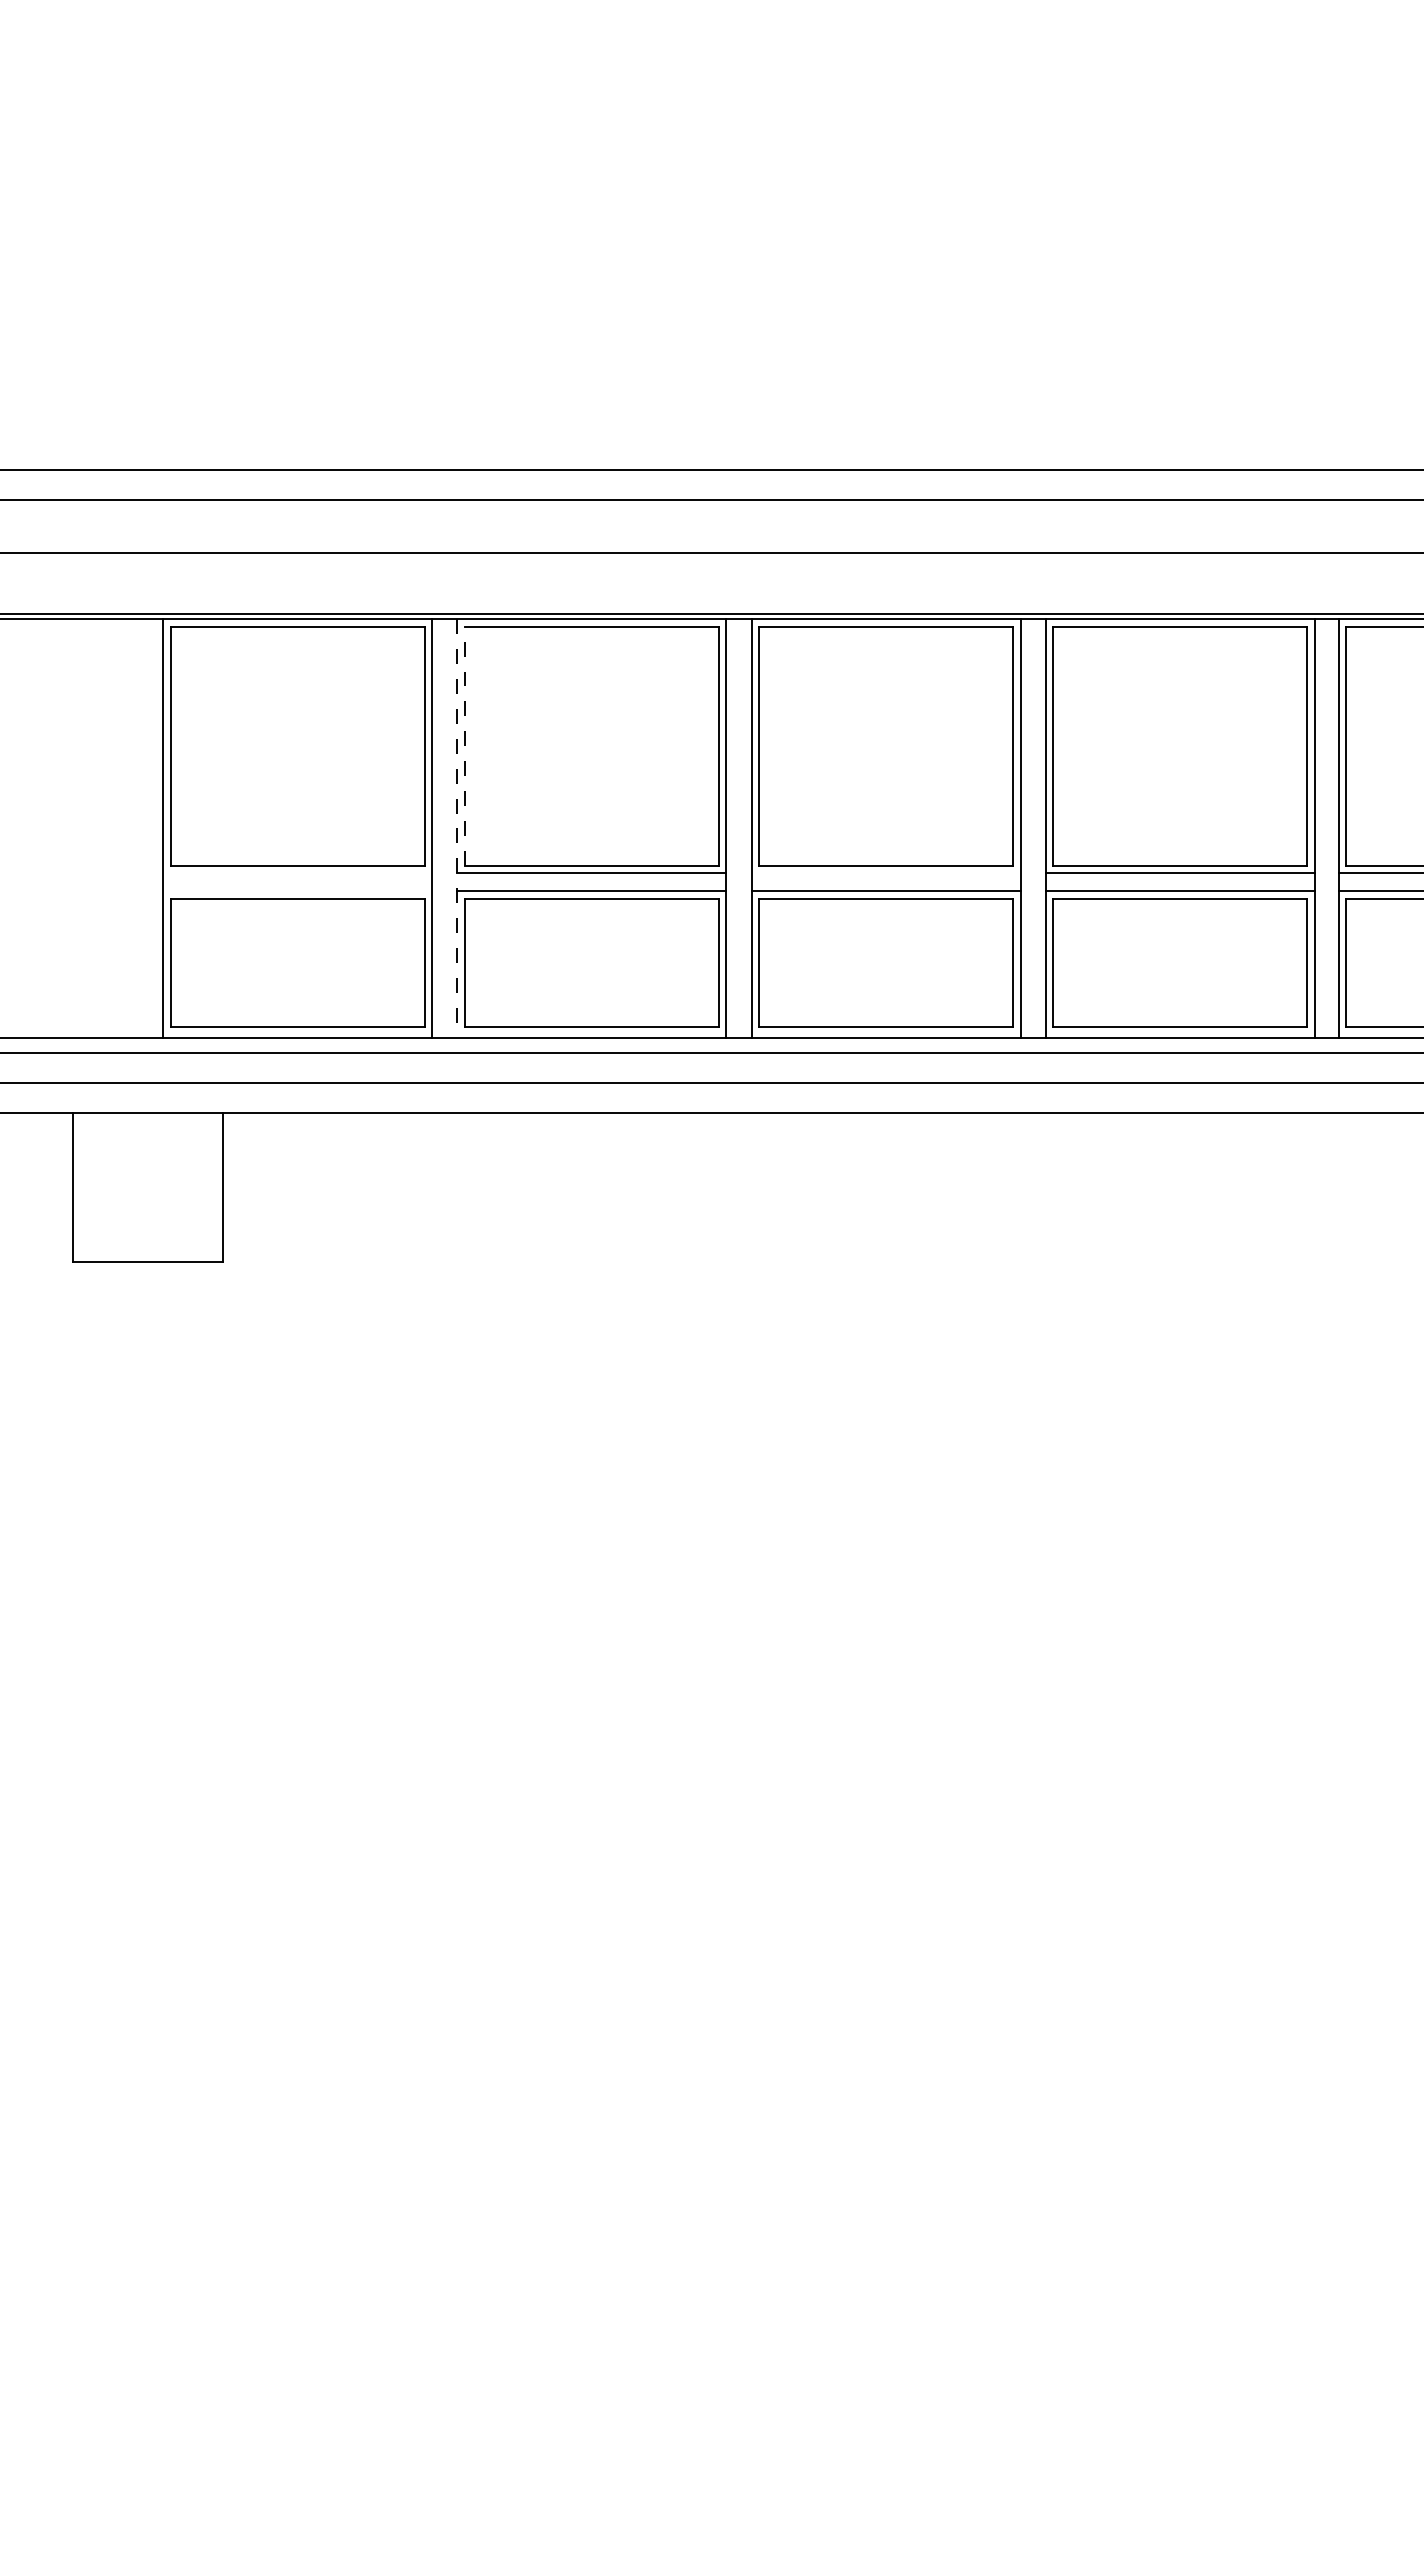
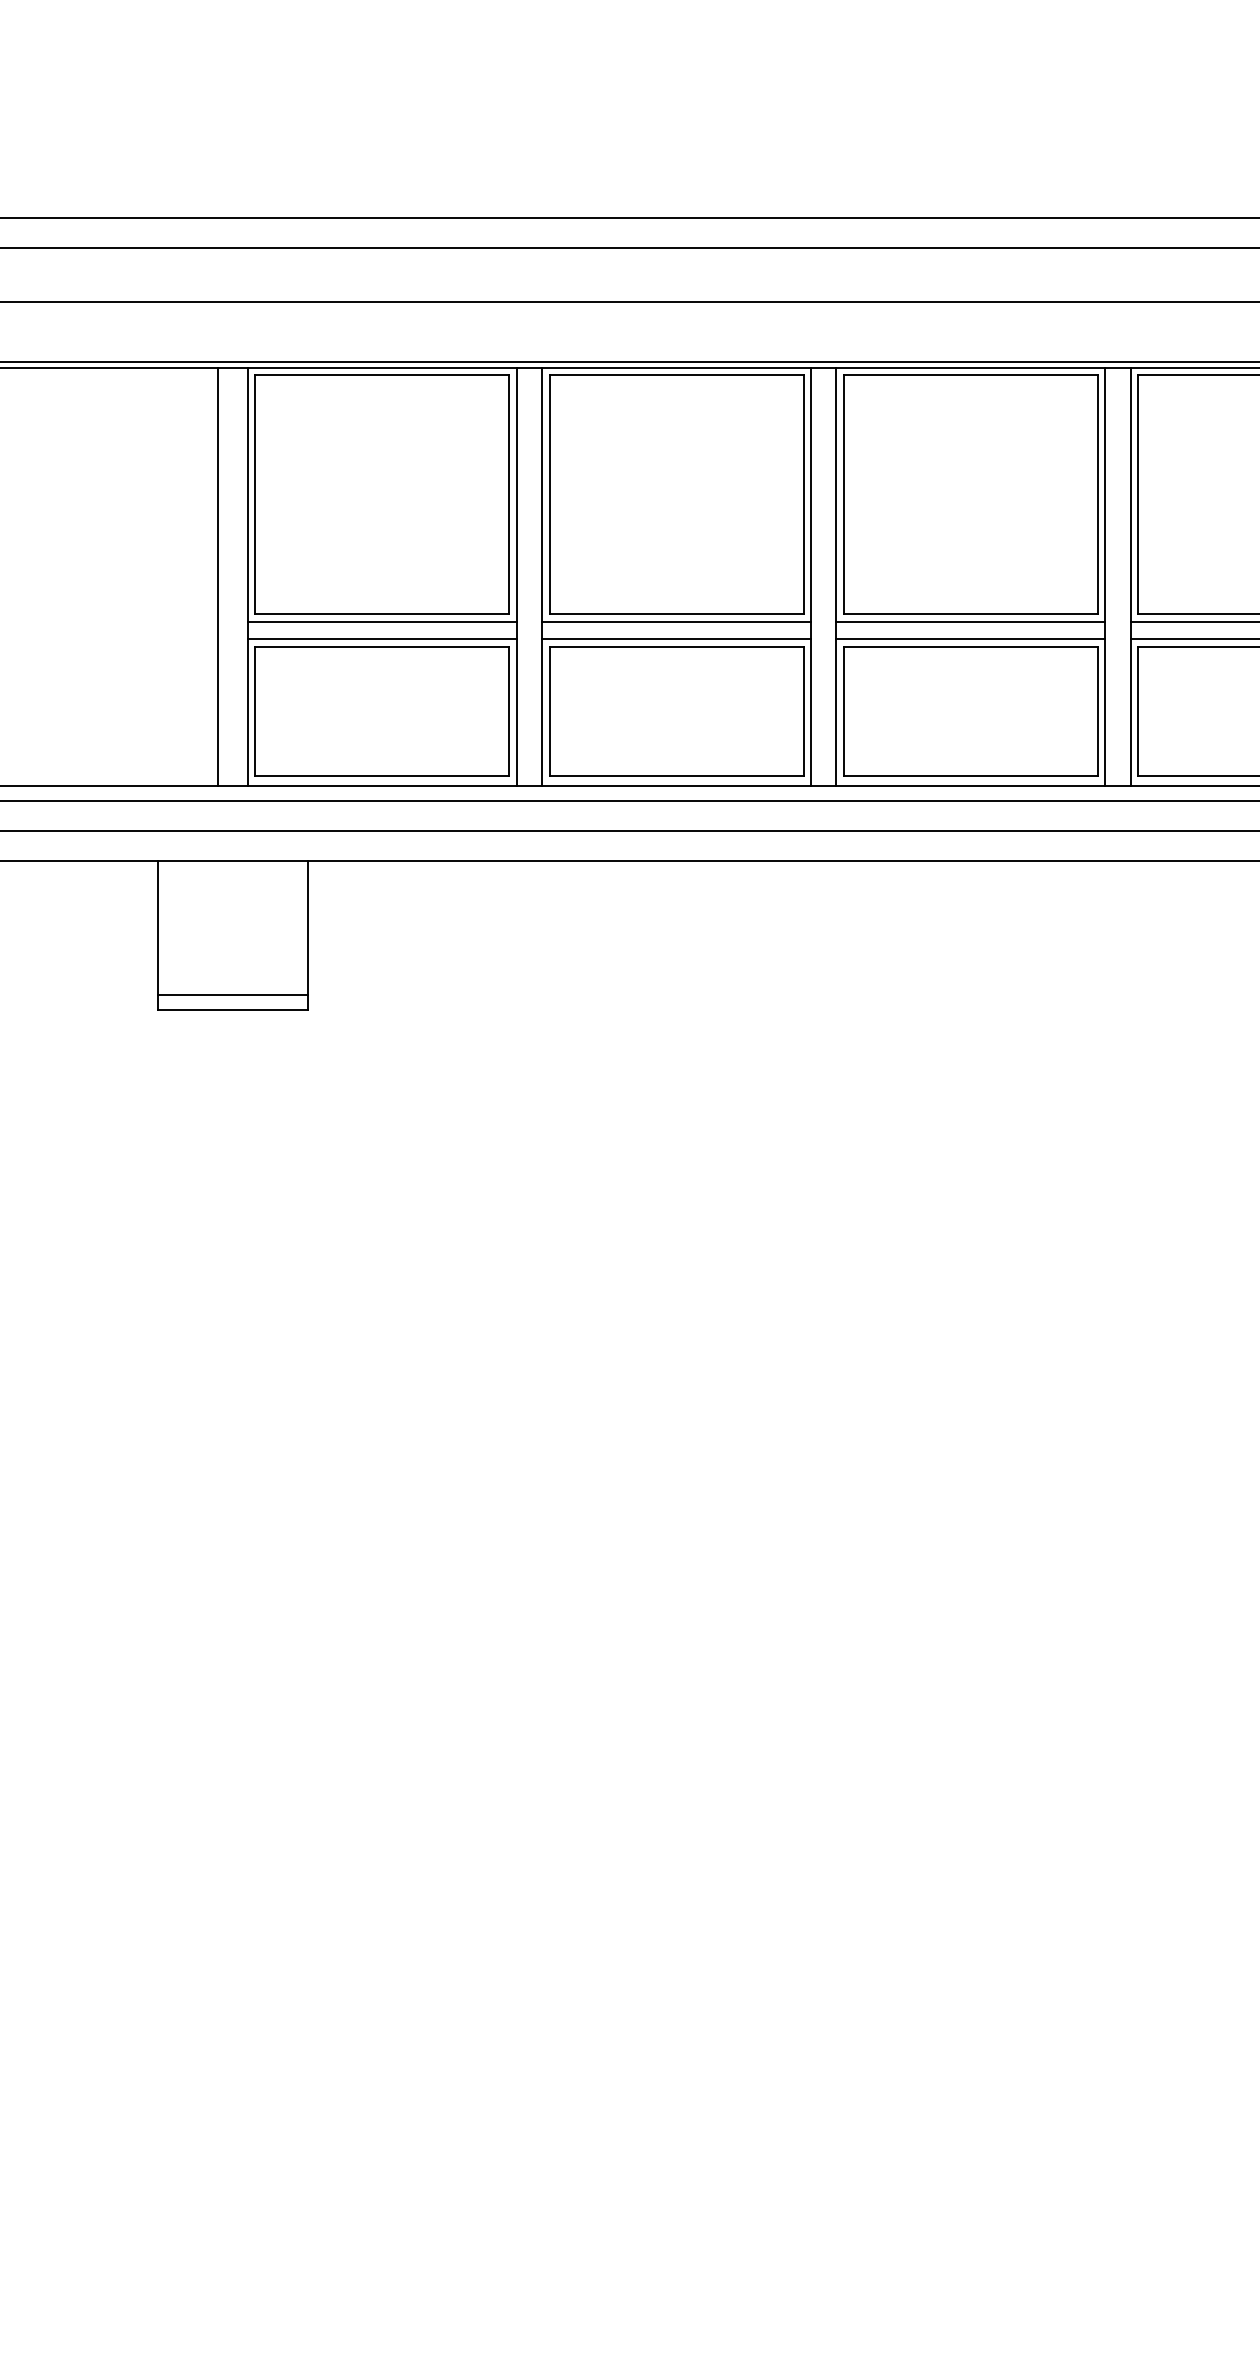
line: (464, 745) -> (549, 493), dashed -> solid
line: (132, 828) -> (217, 576), added
line: (457, 829) -> (542, 577), dashed -> solid
line: (297, 873) -> (382, 621), added
line: (885, 873) -> (970, 621), added
line: (297, 891) -> (382, 639), added
line: (147, 1247) -> (232, 995), added

